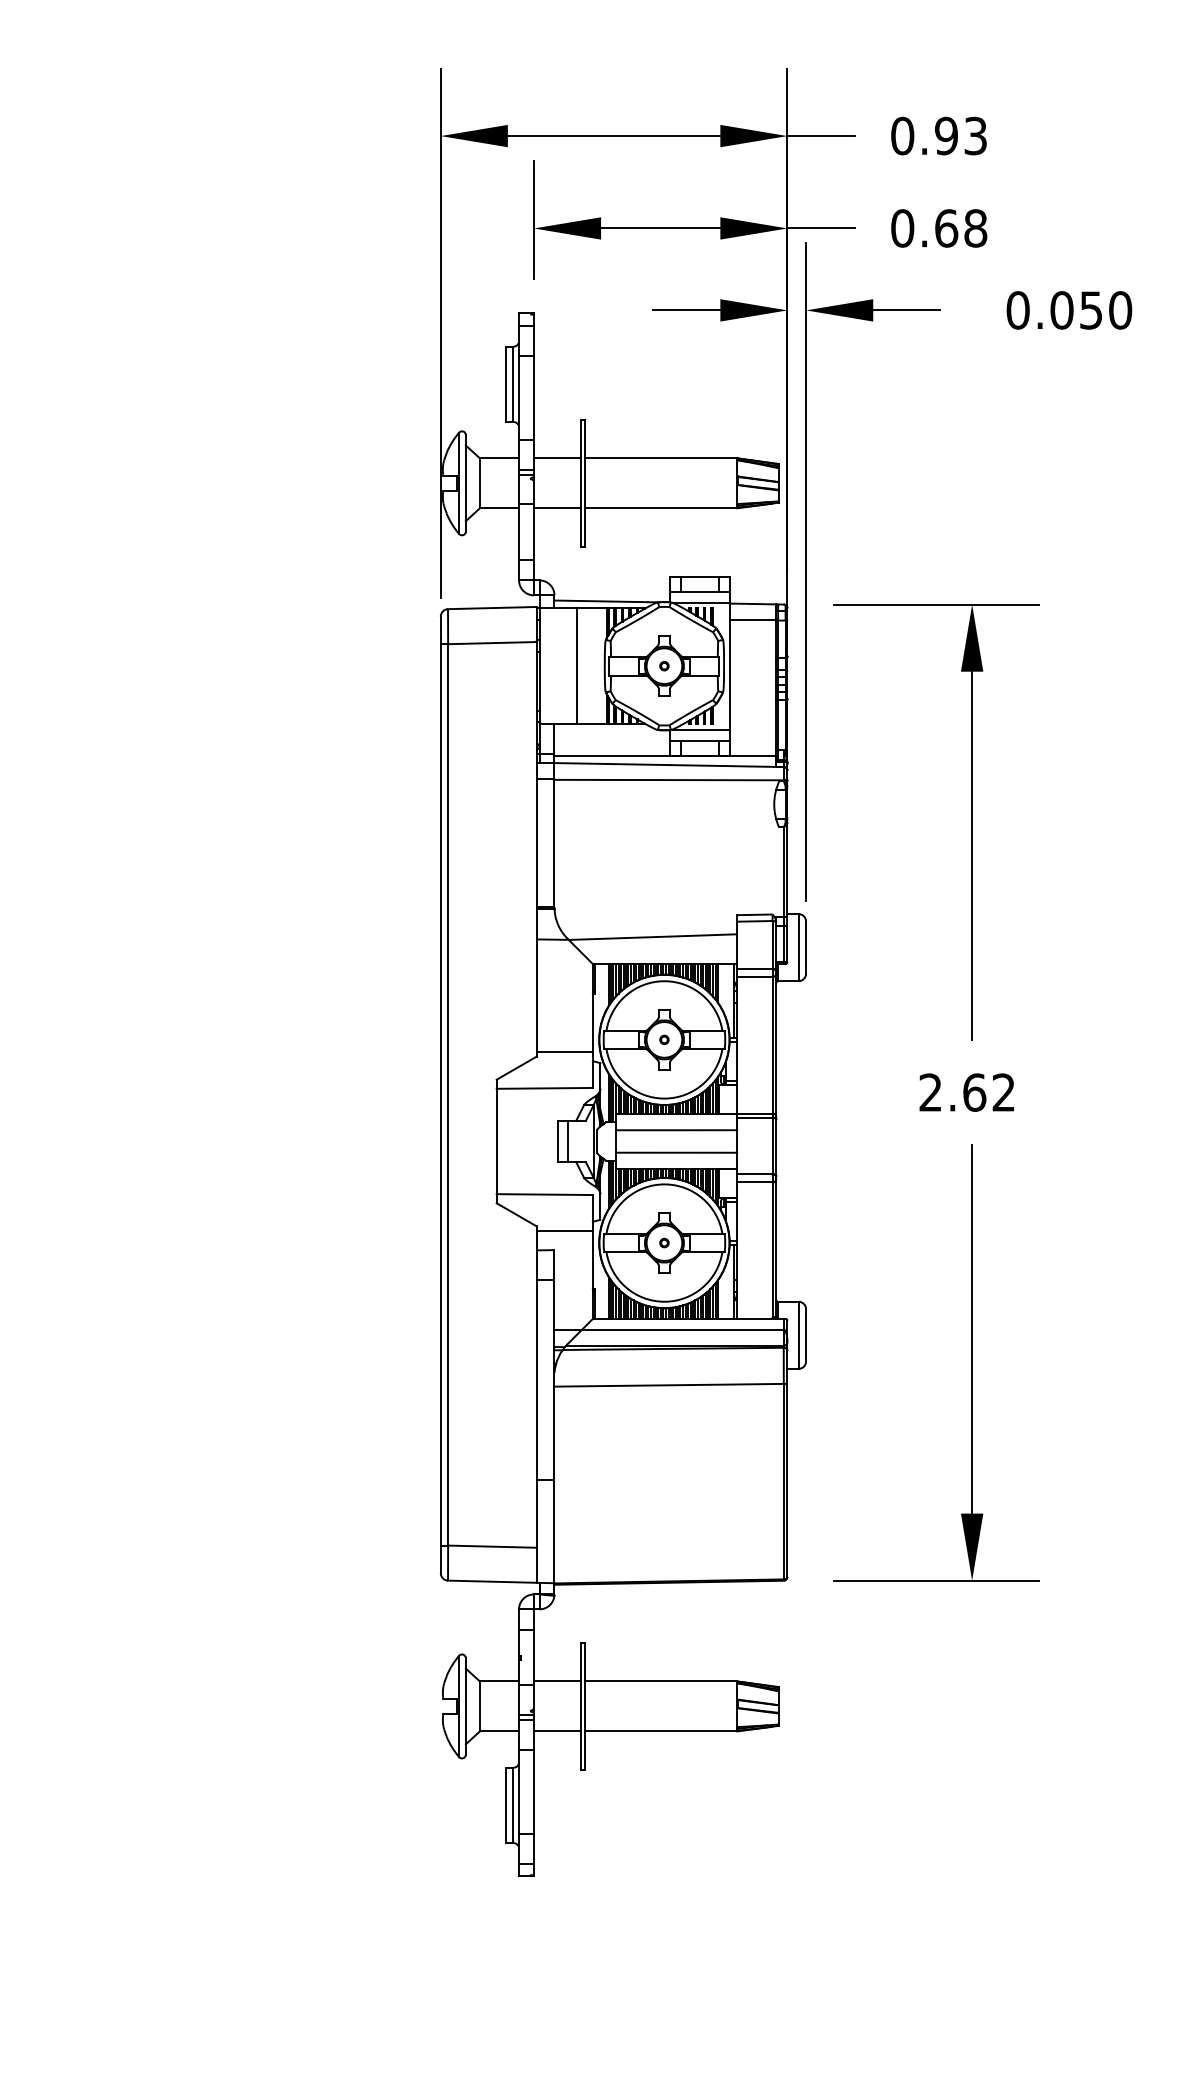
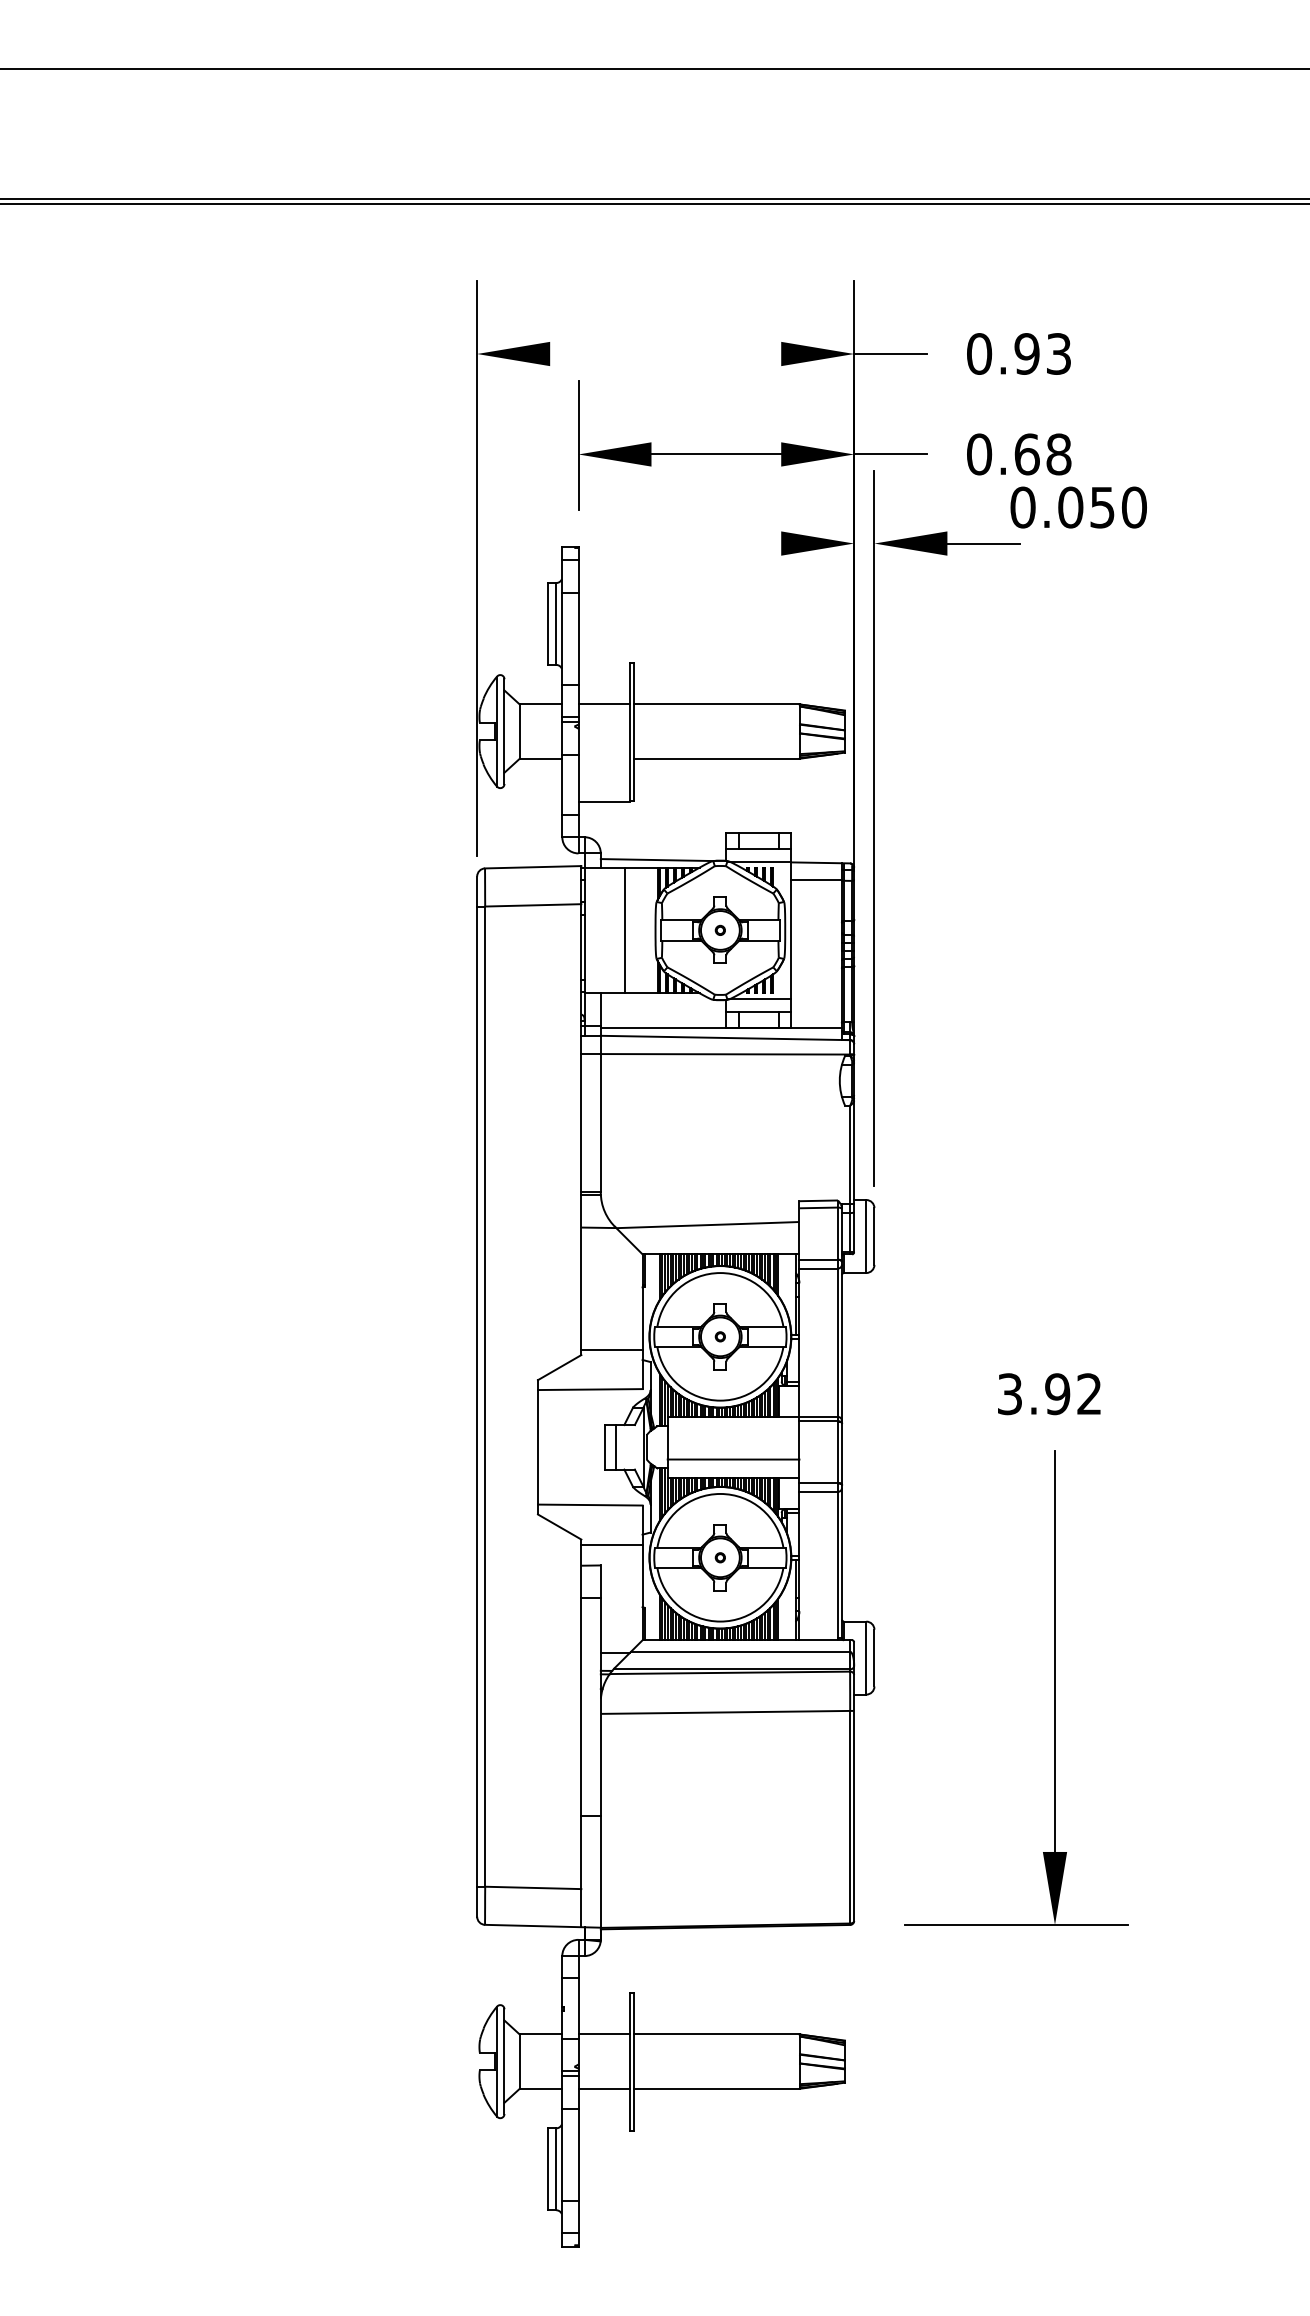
line: (613, 136) -> (665, 354), removed
line: (686, 310) -> (744, 543), removed
text: (1069, 310) -> (1078, 507), moved
line: (557, 508) -> (604, 801), moved
part: (971, 821) -> (1054, 1099), removed
text: (952, 1092) -> (1033, 1394), 2.62 -> 3.92
line: (676, 1130) -> (733, 1435), removed

